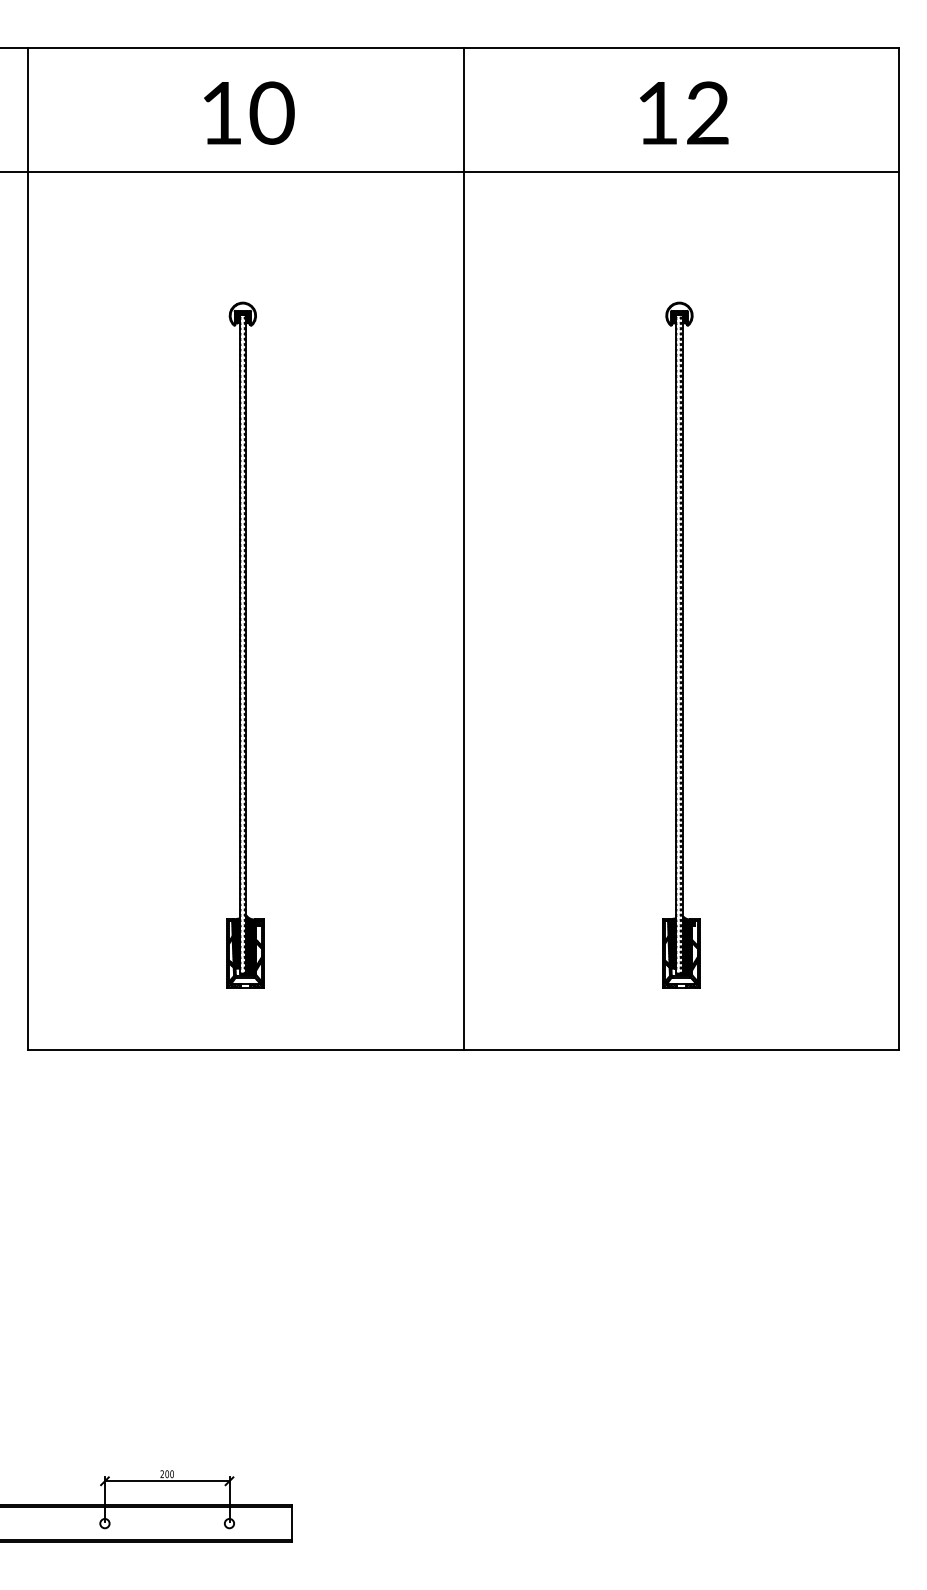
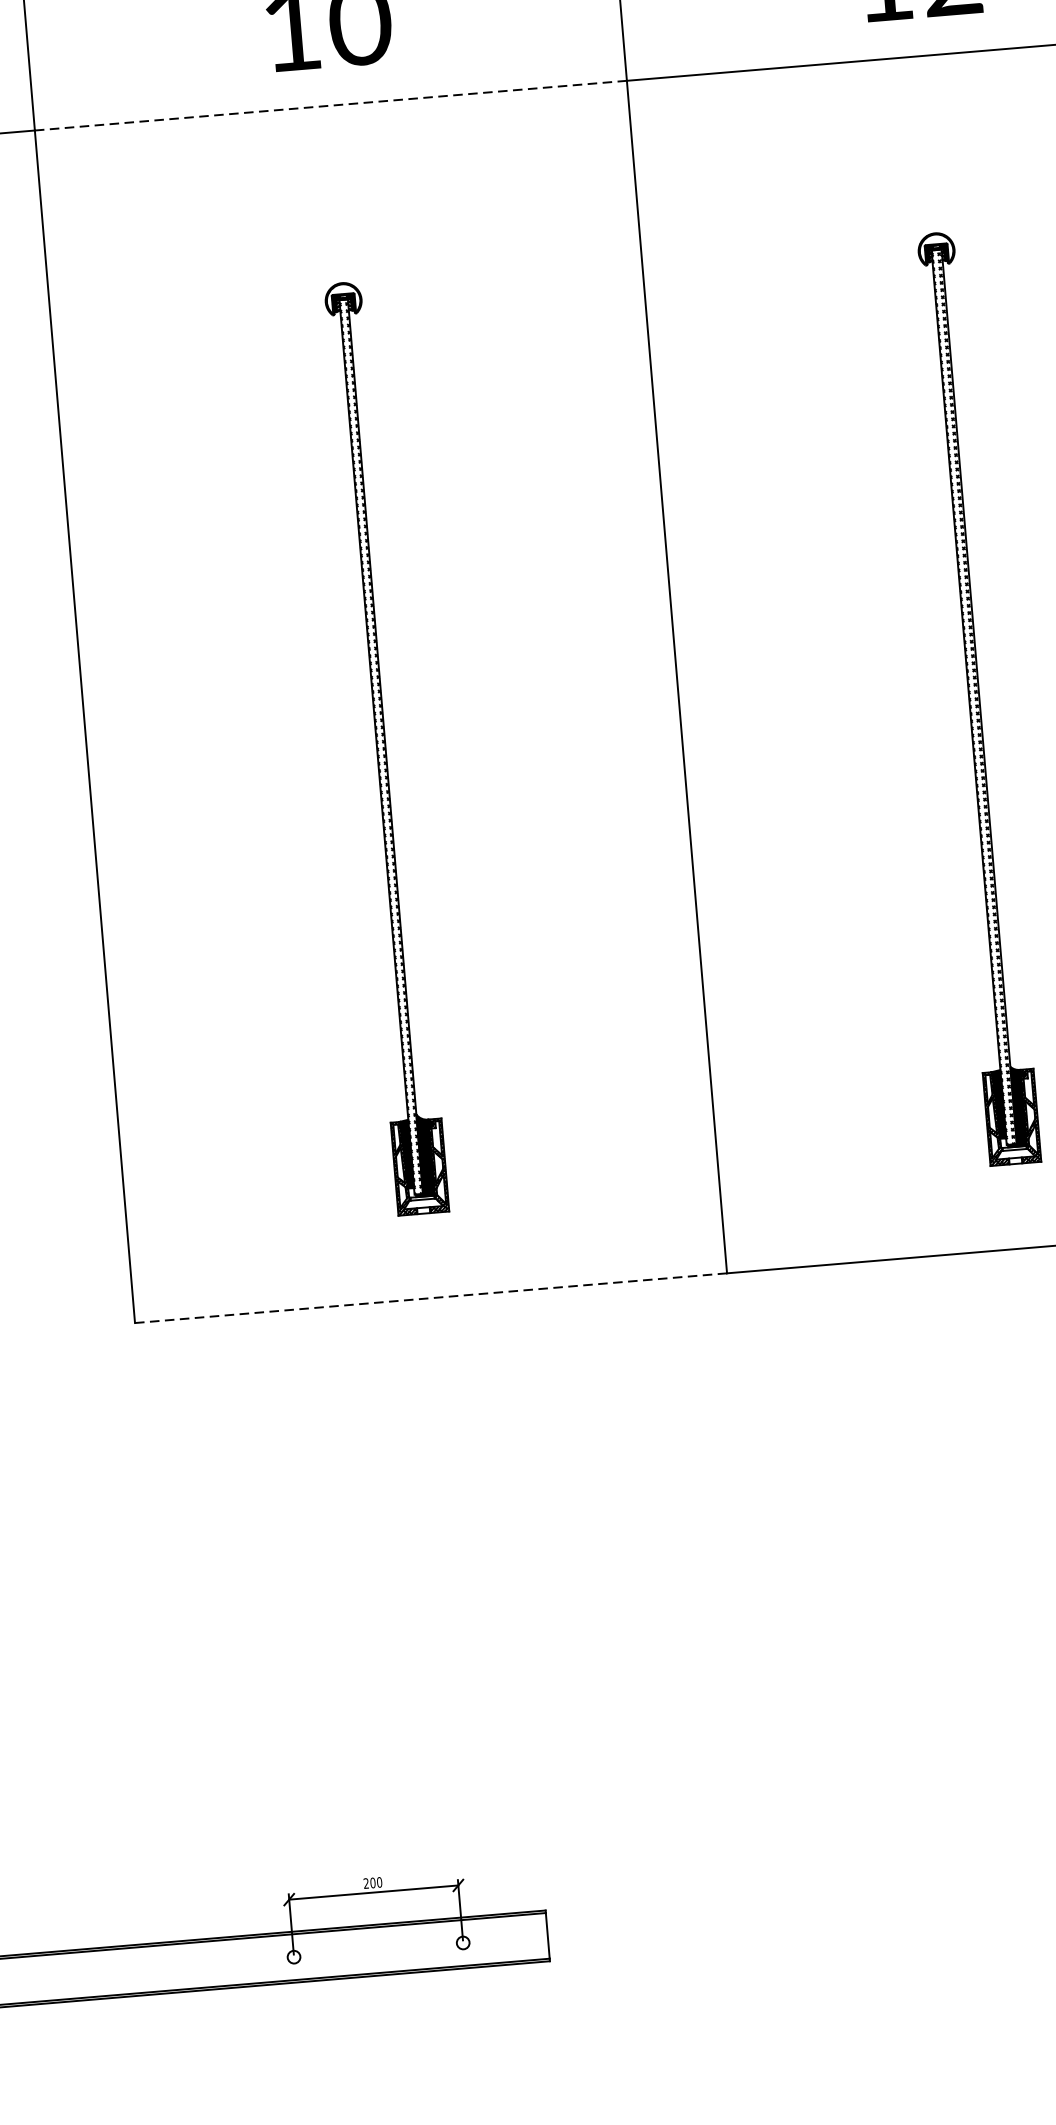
line: (245, 172) -> (330, 106), solid -> dashed
line: (245, 1050) -> (430, 1298), solid -> dashed

